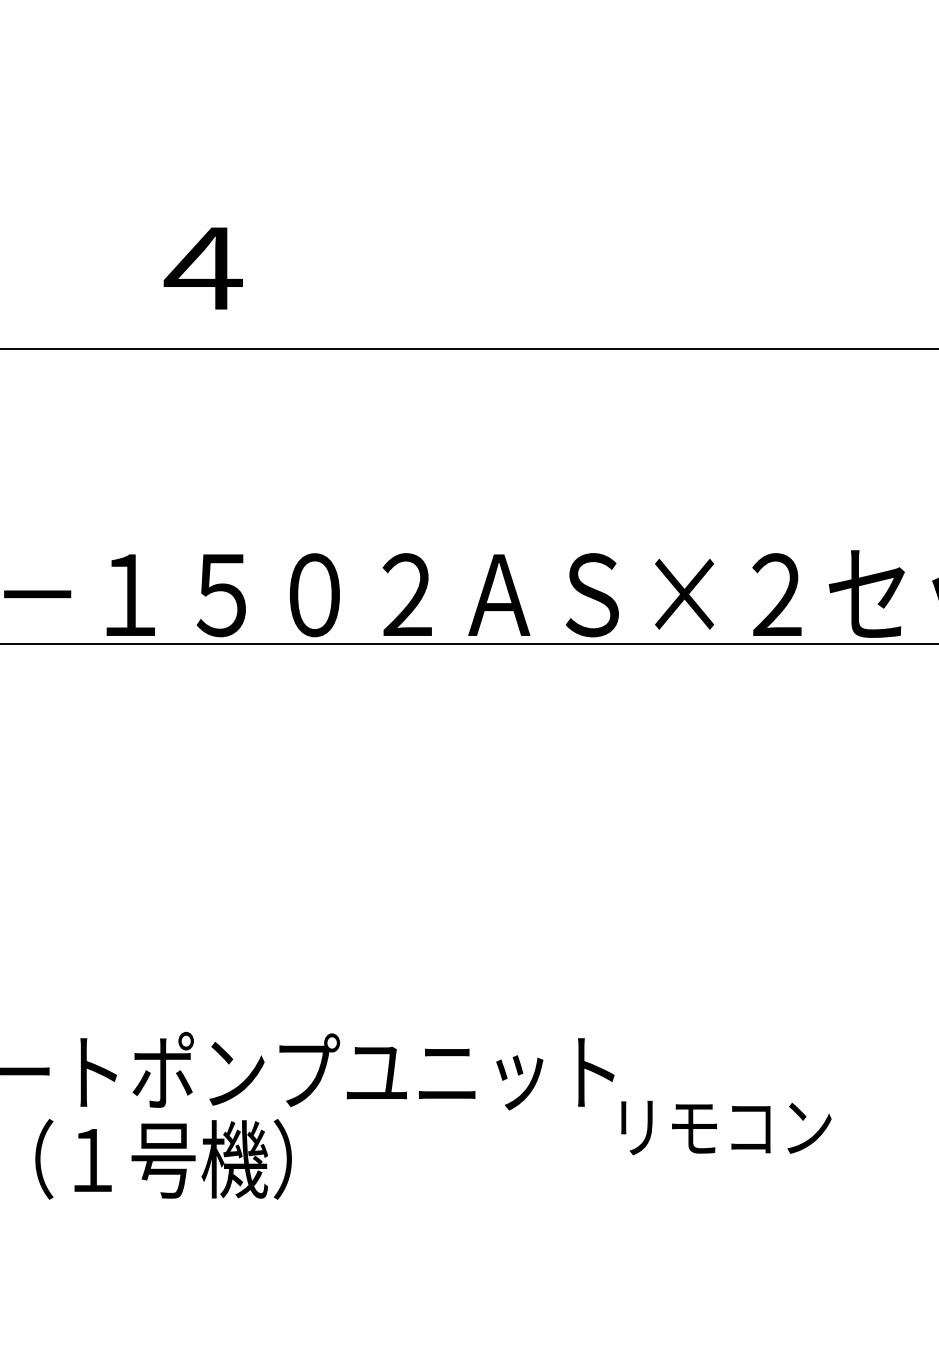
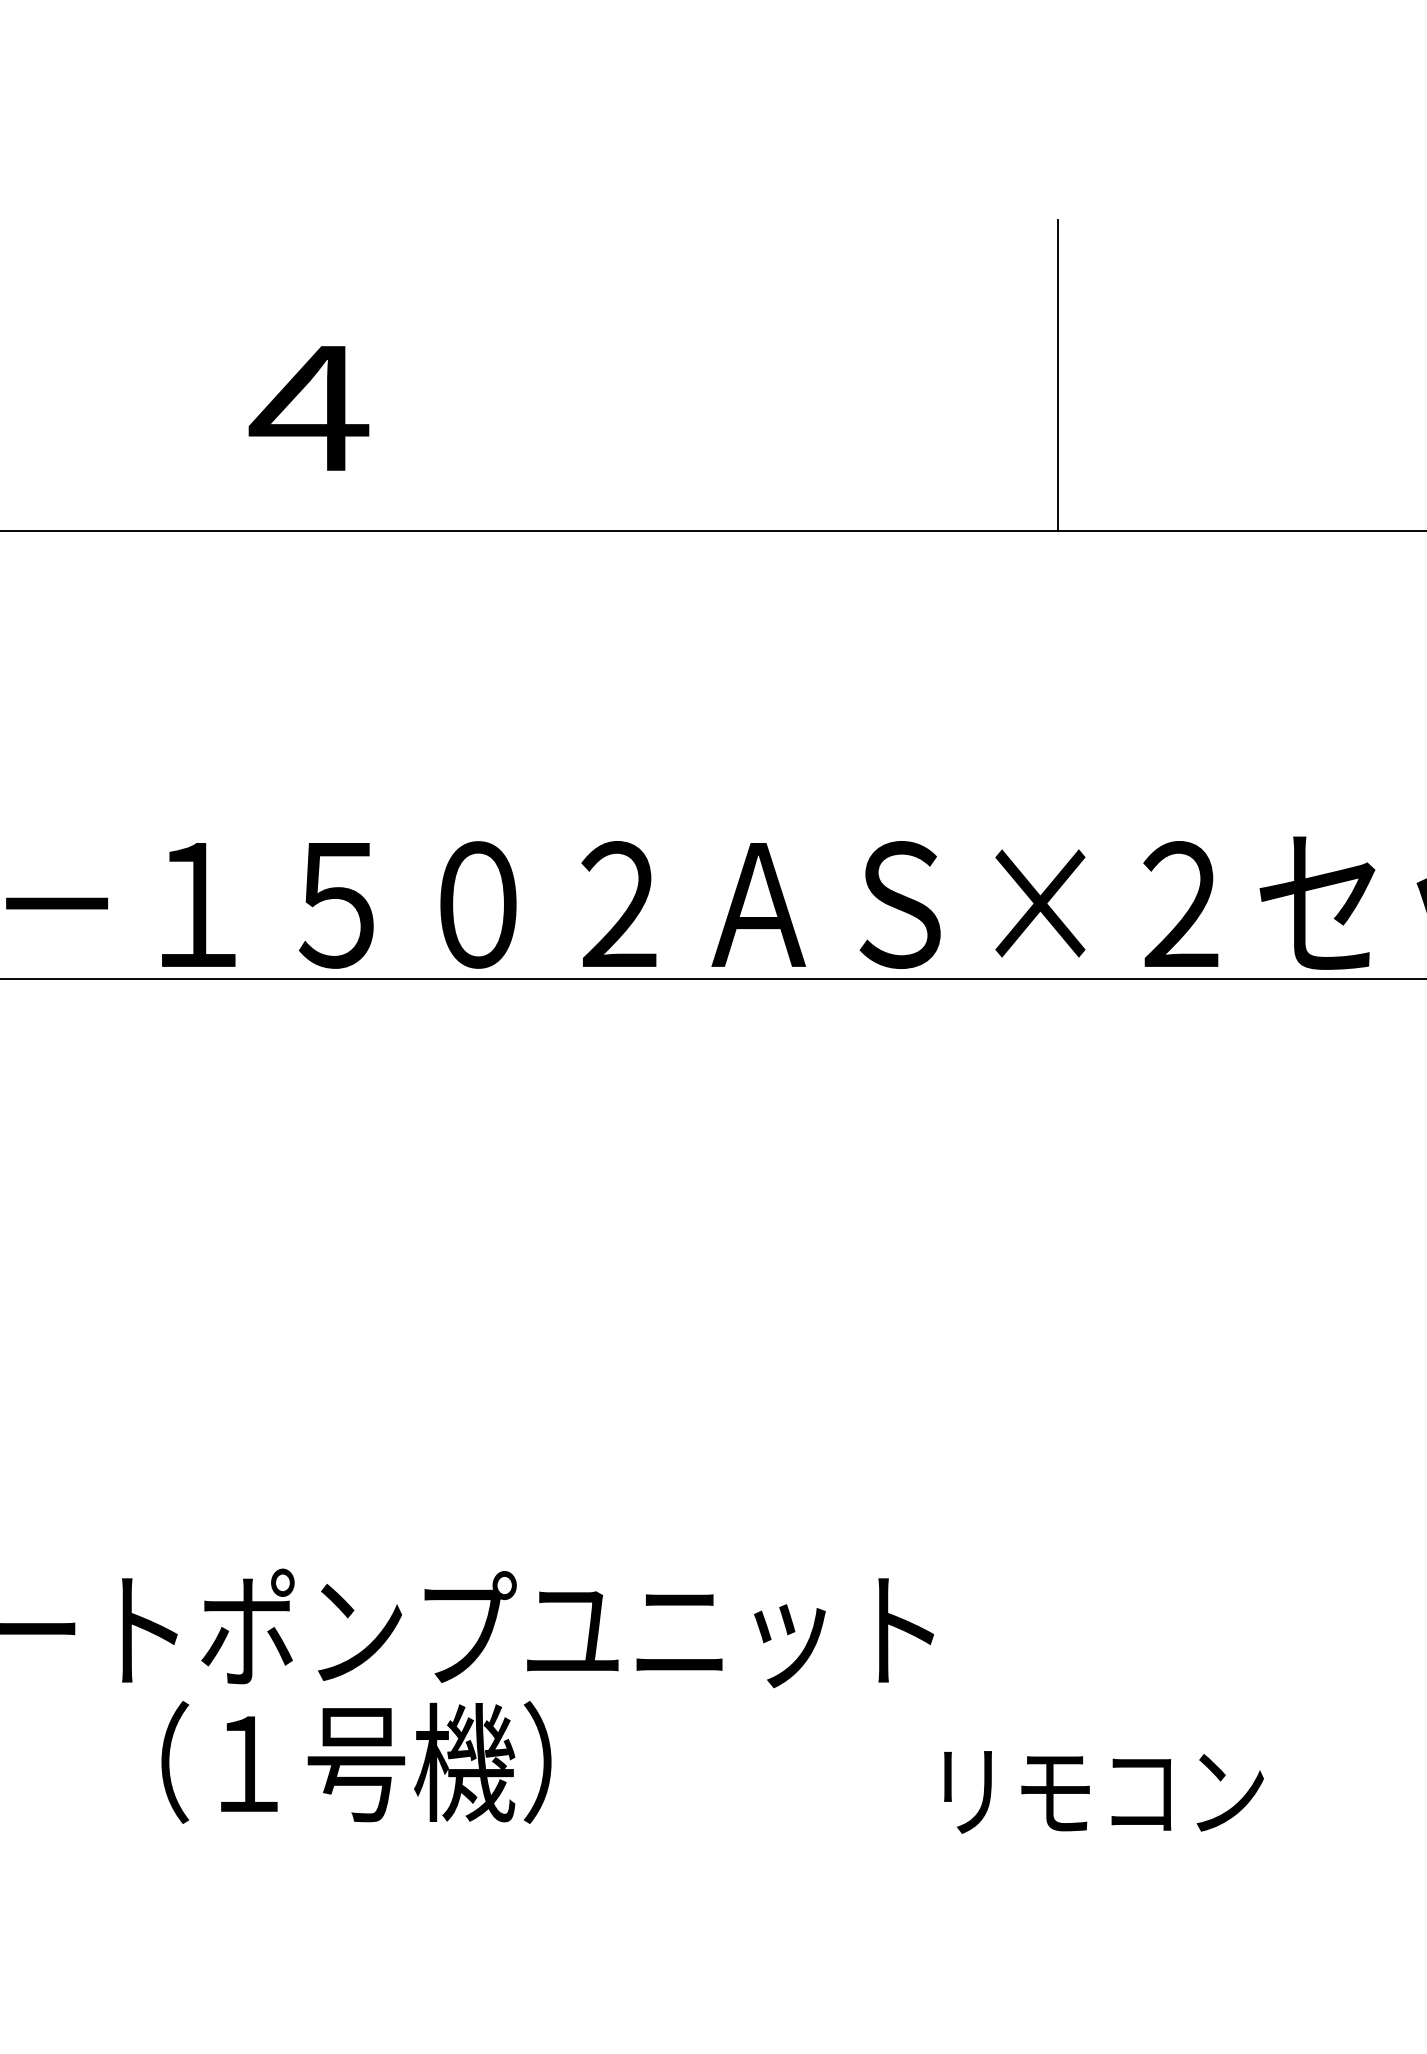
line: (696, 246) -> (1058, 374), added
text: (726, 1127) -> (1104, 1791), moved
text: (163, 1159) -> (356, 1762), moved

